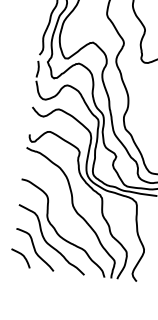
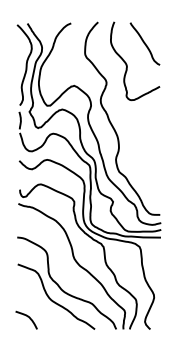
curve: (35, 249) -> (40, 309), removed

